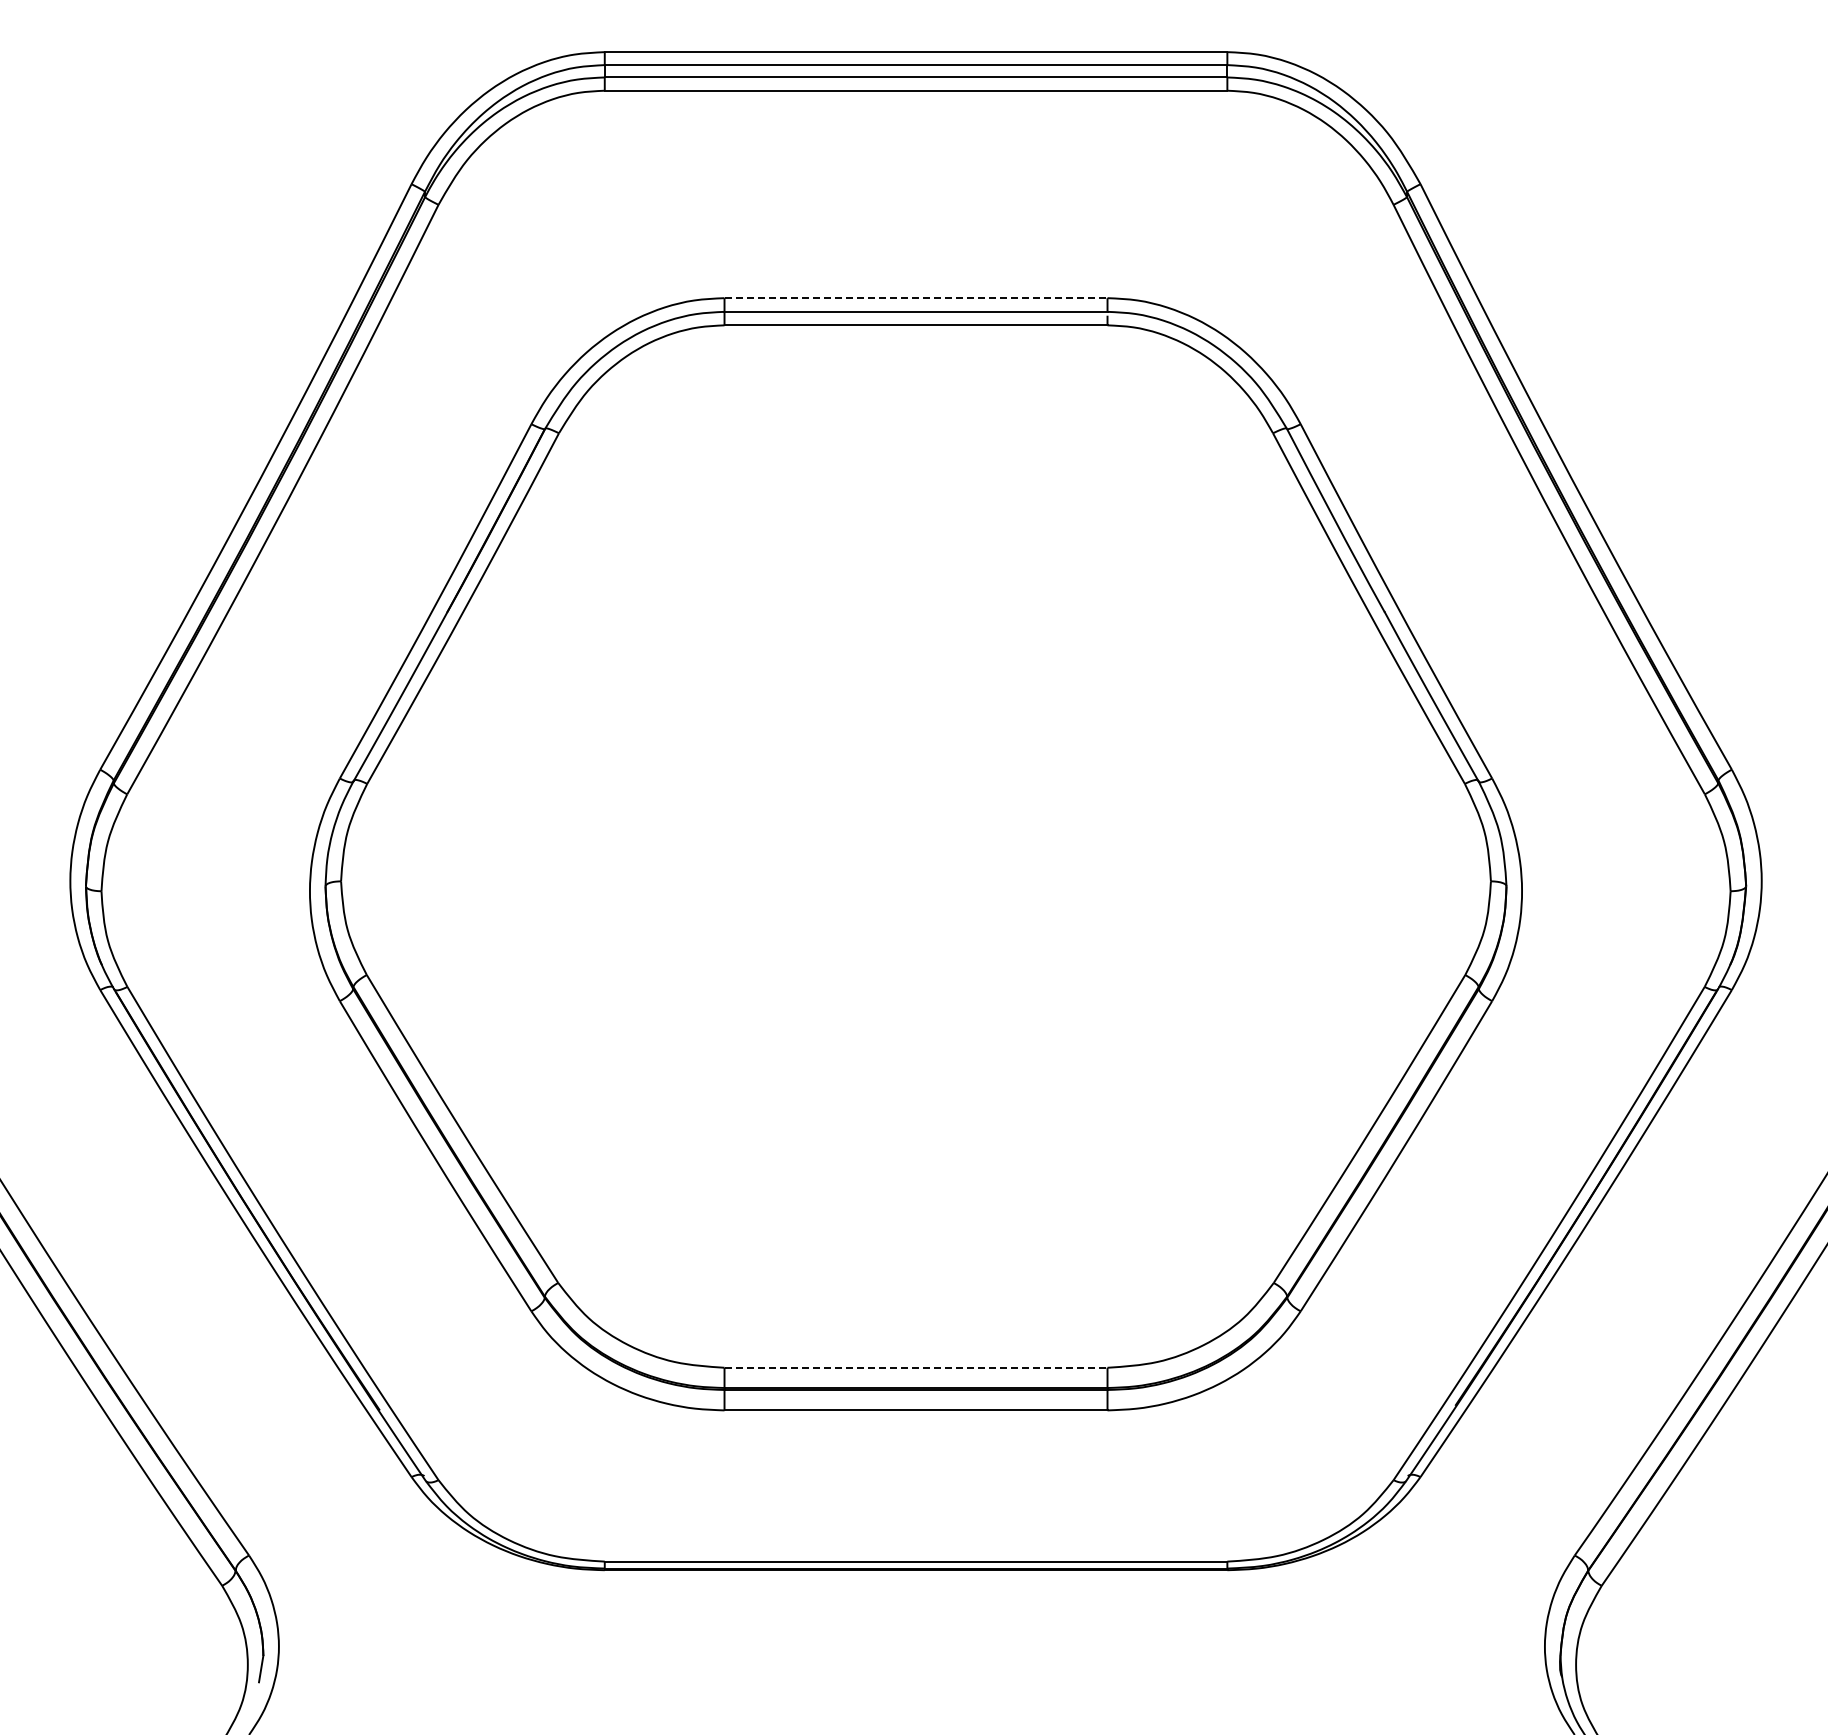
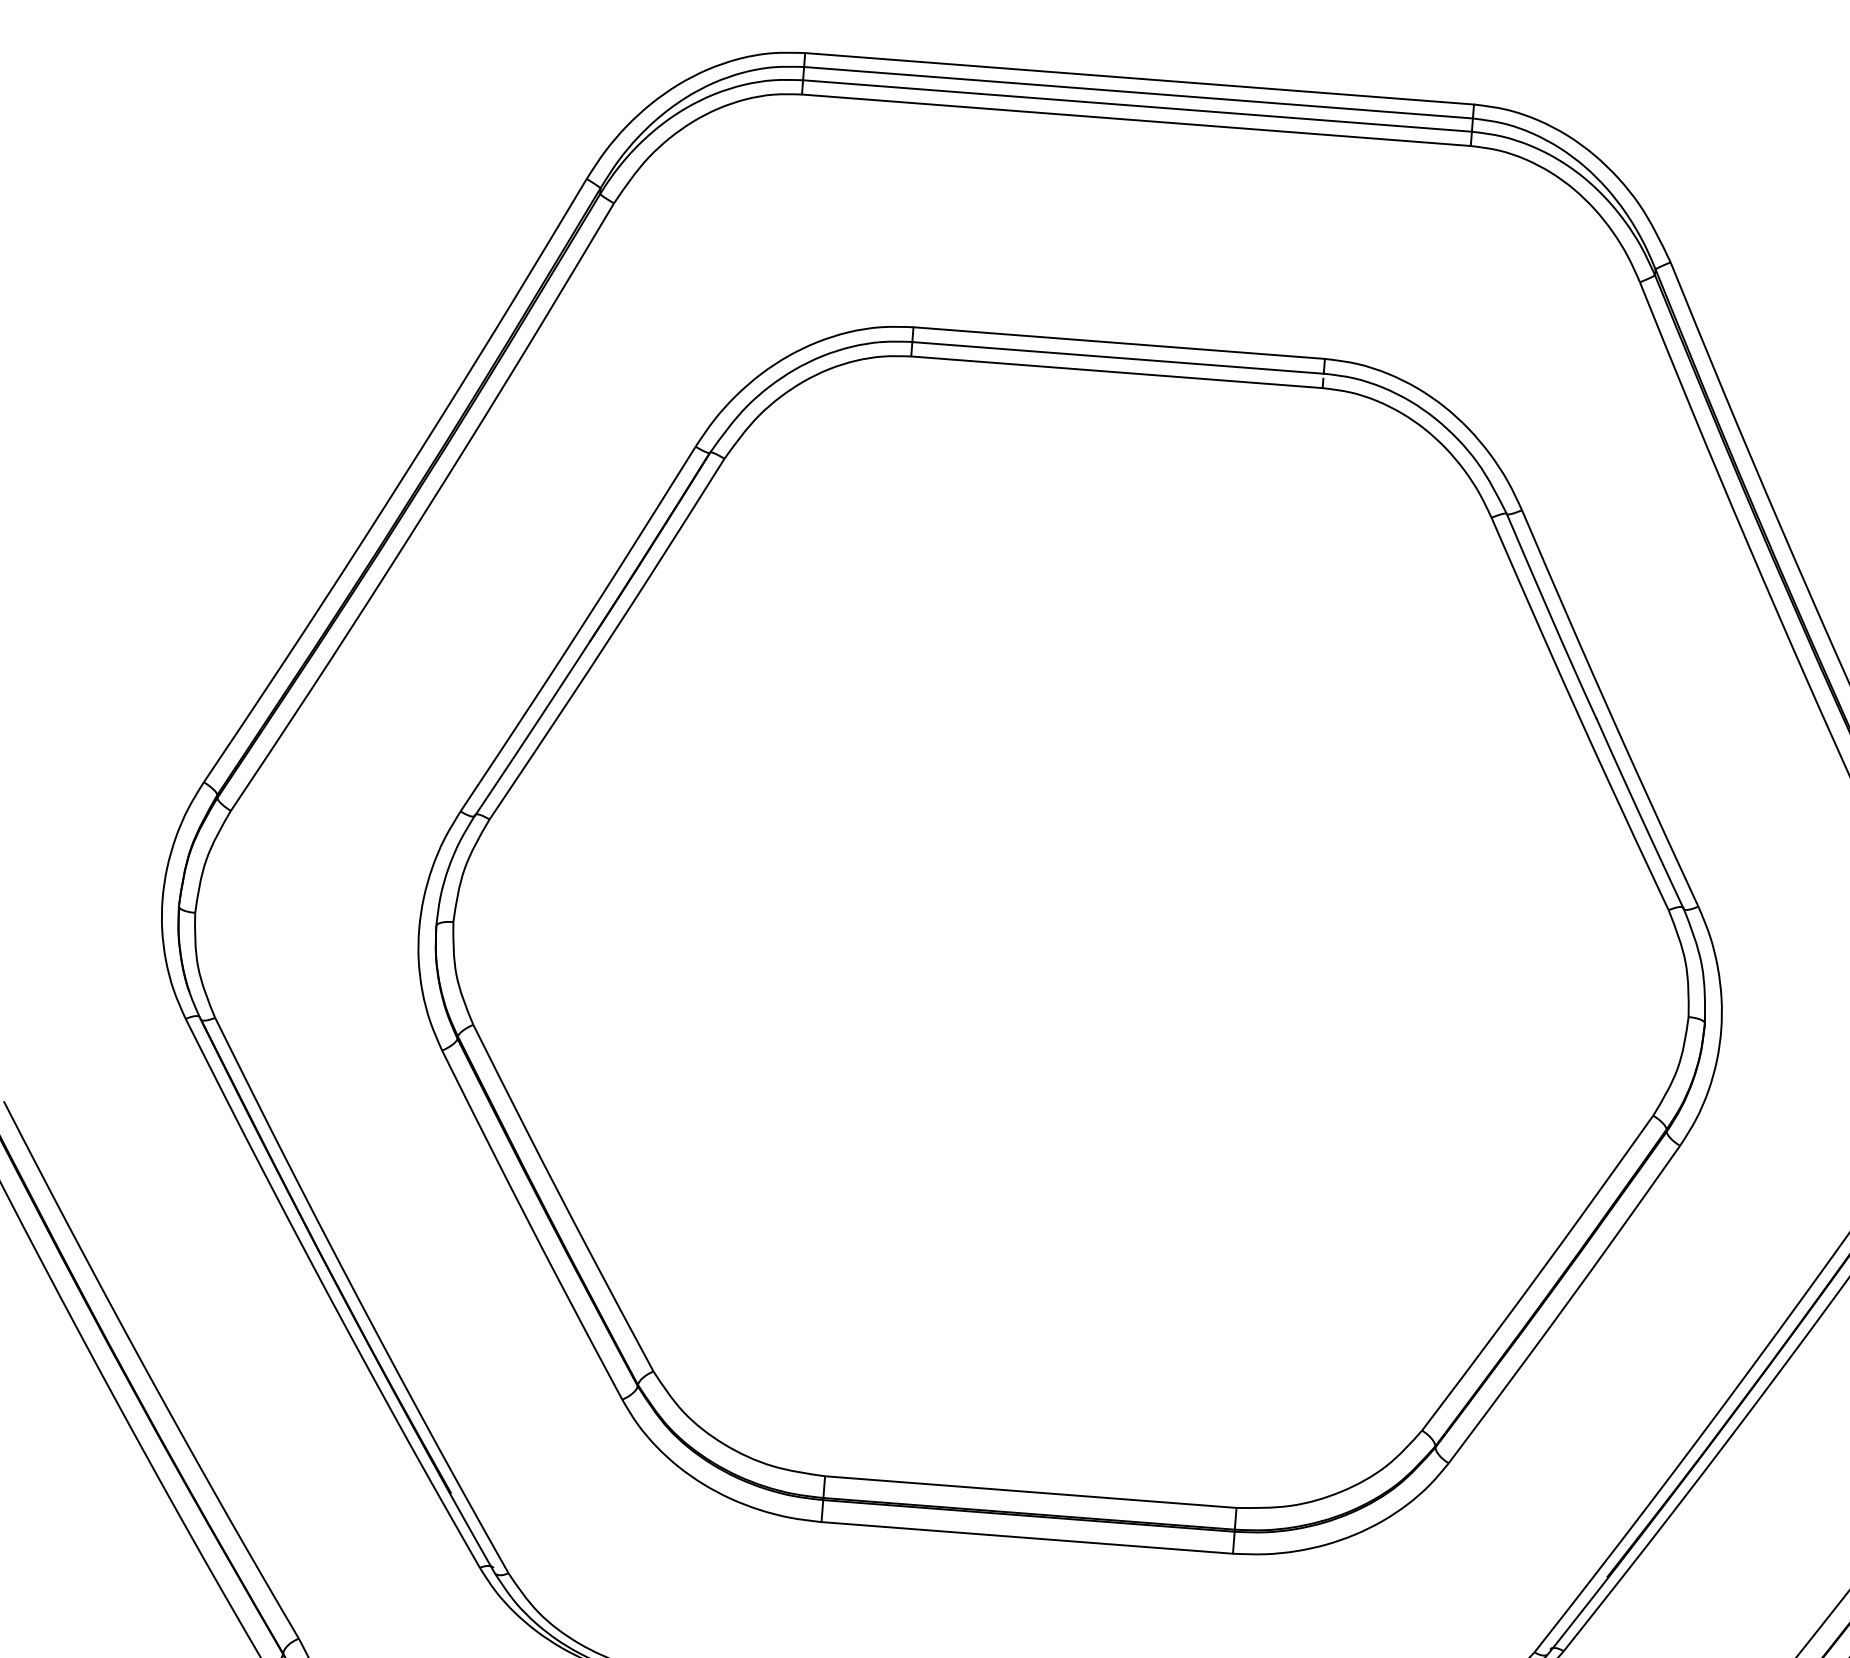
line: (916, 298) -> (1119, 343), dashed -> solid
line: (916, 1367) -> (1031, 1491), dashed -> solid

